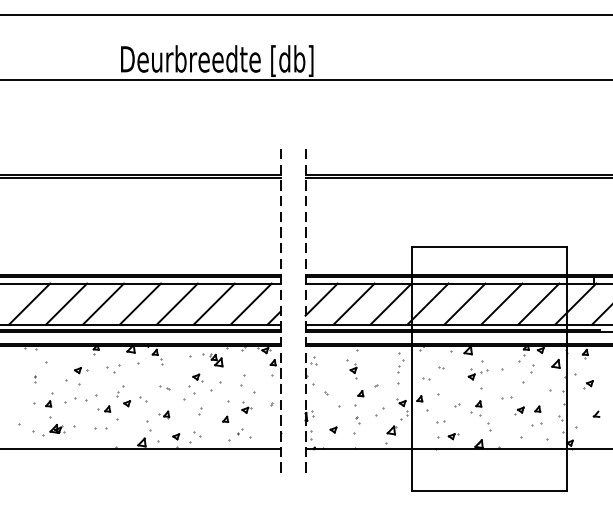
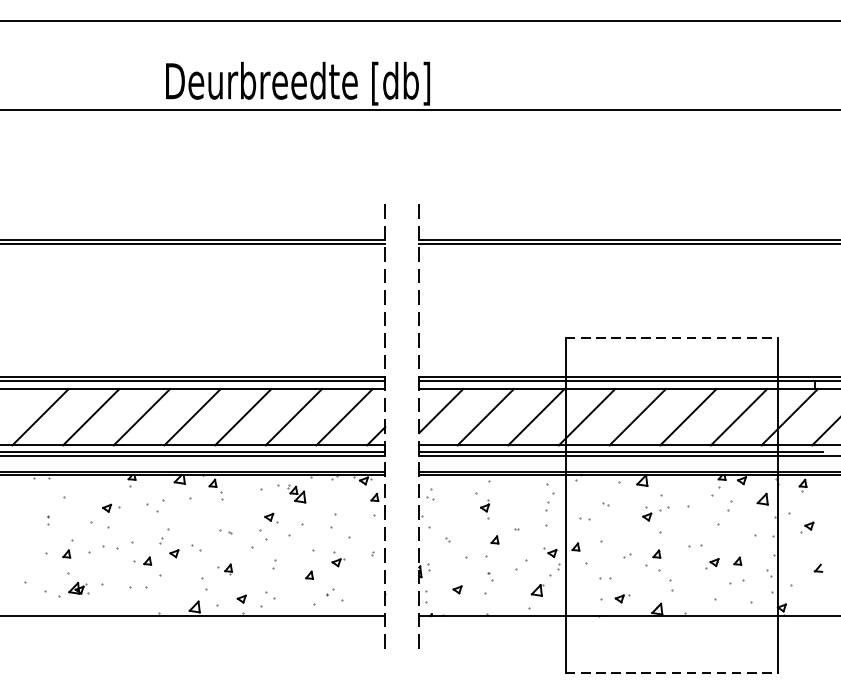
line: (490, 246) -> (672, 338), solid -> dashed
line: (490, 490) -> (672, 672), solid -> dashed

